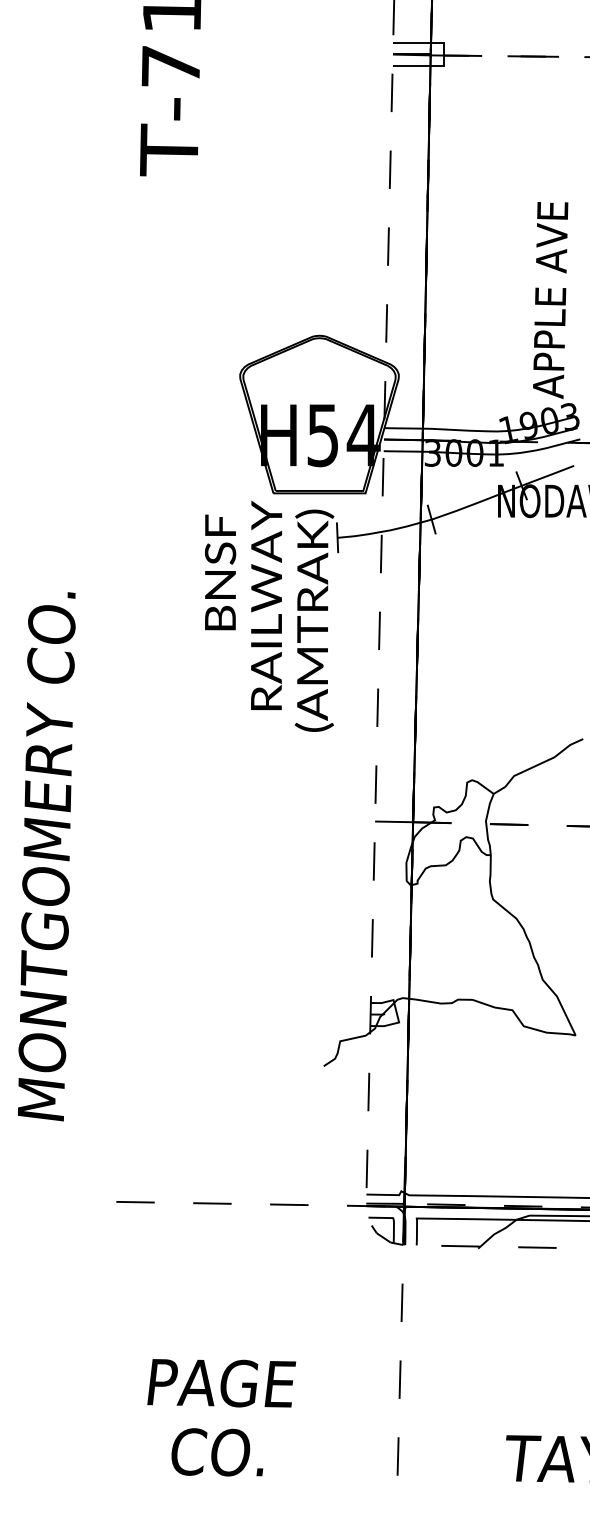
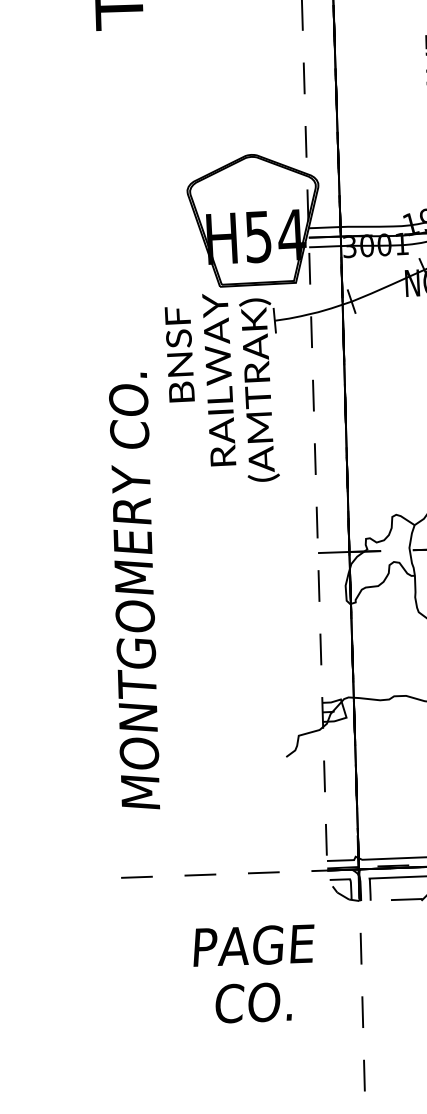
text: (46, 856) -> (134, 591), moved
text: (221, 1417) -> (255, 973), moved

